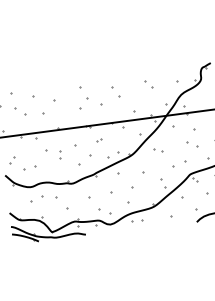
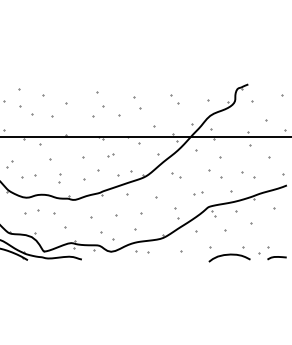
part: (59, 154) -> (59, 178), moved
part: (179, 163) -> (198, 193), size x0.62

